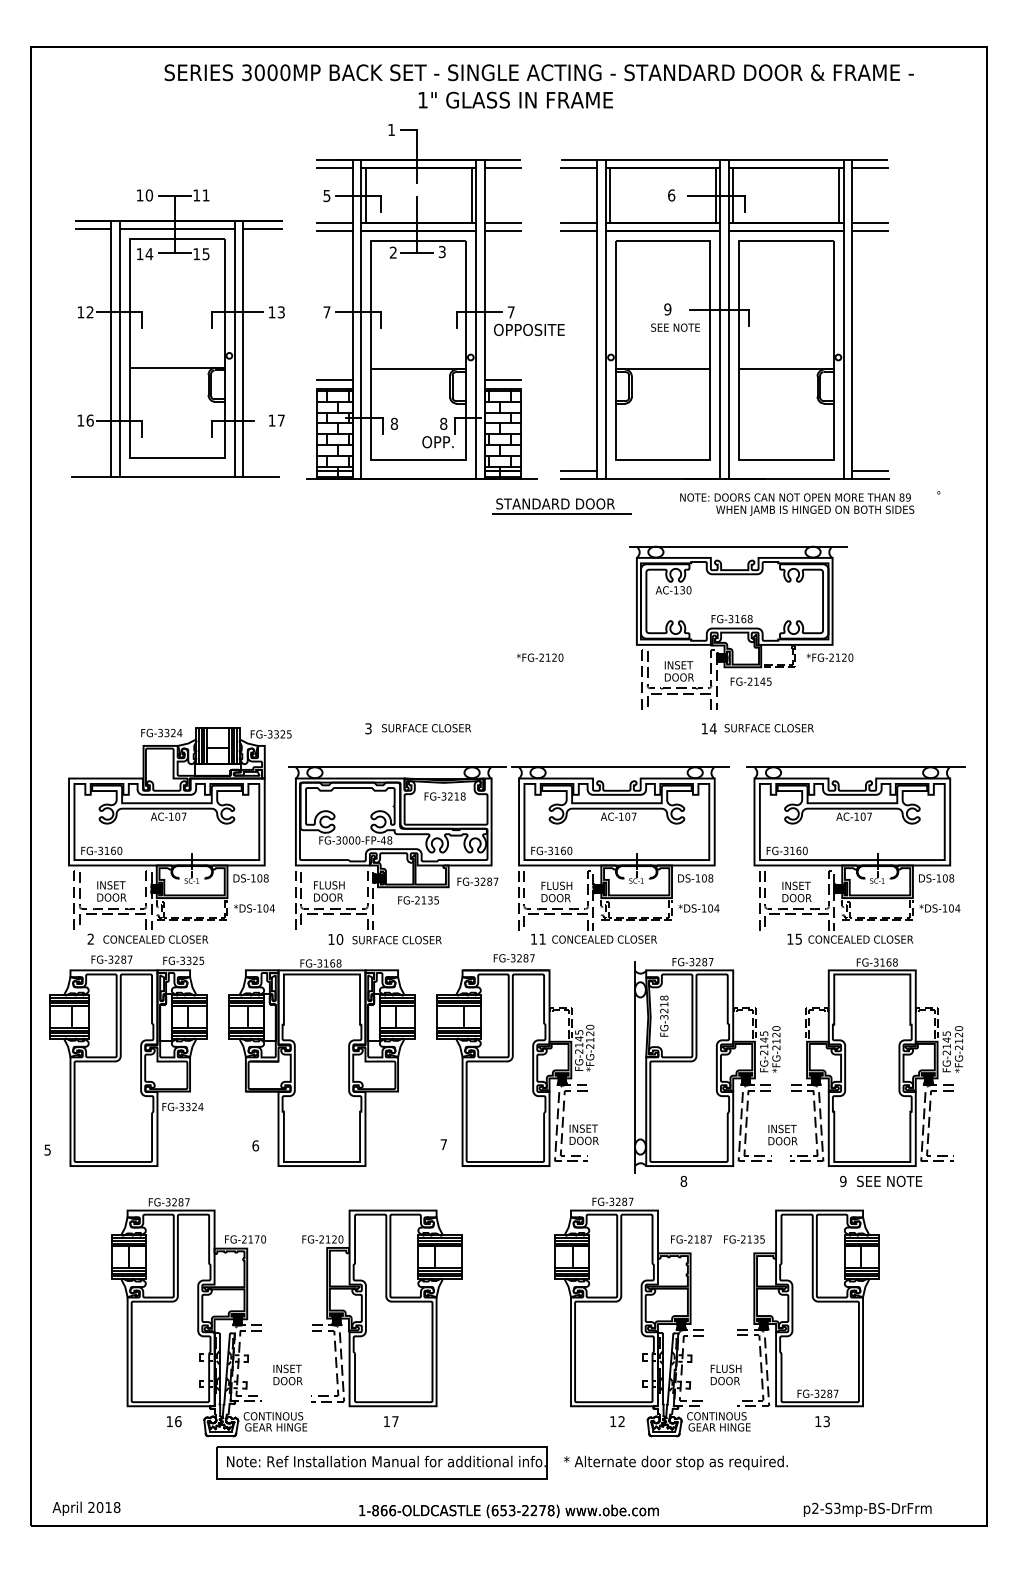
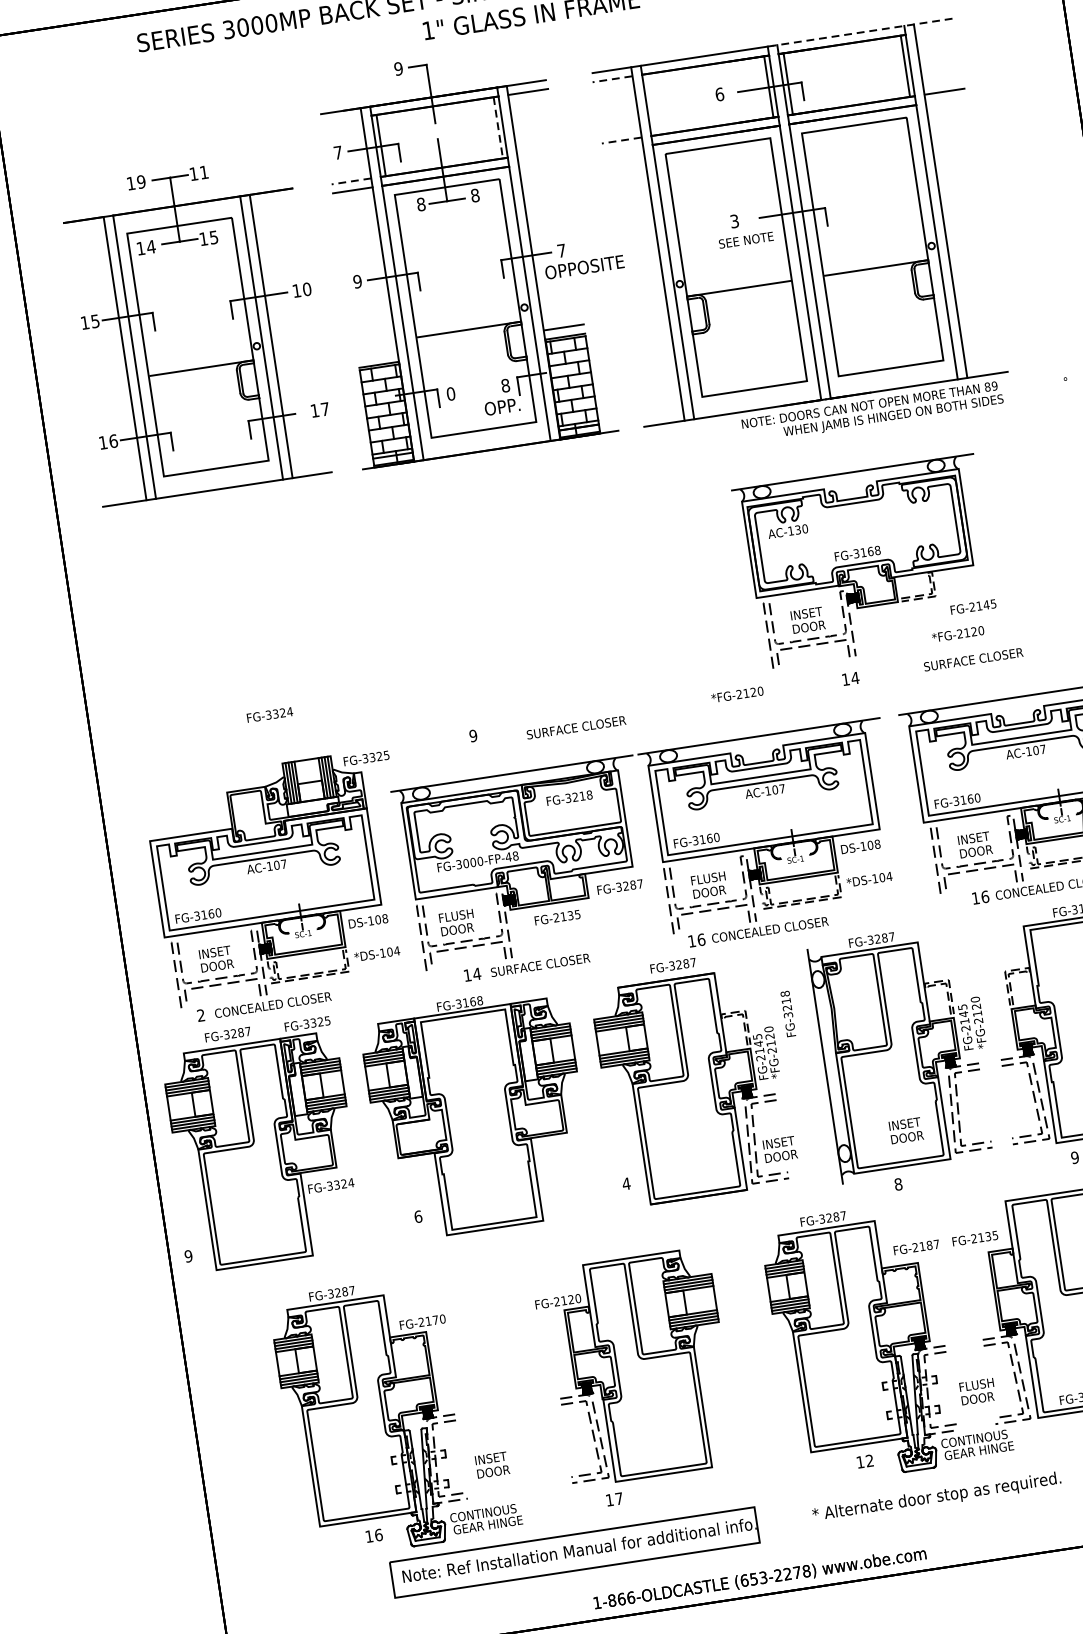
text: (391, 129) -> (398, 68), 1 -> 9
line: (805, 159) -> (862, 32), solid -> dashed
line: (334, 167) -> (341, 120), removed
line: (578, 167) -> (611, 79), solid -> dashed
line: (870, 167) -> (935, 30), removed
text: (148, 195) -> (140, 182), 10 -> 19
line: (471, 195) -> (498, 128), solid -> dashed
line: (610, 195) -> (652, 104), removed
text: (326, 196) -> (337, 153), 5 -> 7
line: (334, 223) -> (351, 182), solid -> dashed
line: (502, 223) -> (537, 153), removed
line: (578, 223) -> (621, 141), solid -> dashed
line: (93, 229) -> (85, 229), removed
line: (177, 229) -> (178, 214), removed
line: (262, 229) -> (272, 200), removed
line: (502, 231) -> (538, 162), removed
line: (578, 231) -> (622, 150), removed
line: (870, 231) -> (946, 101), removed
text: (393, 252) -> (421, 204), 2 -> 8
text: (441, 252) -> (474, 196), 3 -> 8
text: (667, 309) -> (734, 221), 9 -> 3
text: (89, 312) -> (94, 321), 12 -> 15
text: (280, 312) -> (306, 289), 13 -> 10
text: (326, 312) -> (357, 281), 7 -> 9
line: (334, 380) -> (377, 355), removed
text: (394, 423) -> (451, 393), 8 -> 0
line: (578, 470) -> (662, 414), removed
line: (870, 470) -> (986, 365), removed
text: (797, 504) -> (873, 412), moved
part: (561, 506) -> (649, 457), removed
text: (539, 657) -> (736, 694), moved
text: (829, 657) -> (957, 634), moved
text: (750, 681) -> (972, 606), moved
text: (368, 728) -> (473, 735), 3 -> 9
text: (426, 728) -> (576, 727), moved
text: (768, 728) -> (972, 660), moved
text: (161, 732) -> (269, 714), moved
text: (542, 938) -> (701, 939), 11 -> 16
text: (798, 938) -> (984, 896), 15 -> 16
text: (339, 939) -> (476, 974), 10 -> 14
text: (664, 1015) -> (788, 1013), moved
text: (782, 1134) -> (905, 1130), moved
text: (443, 1144) -> (626, 1183), 7 -> 4
text: (47, 1149) -> (188, 1255), 5 -> 9
part: (382, 1308) -> (635, 1368), moved
part: (381, 1462) -> (574, 1551), moved

